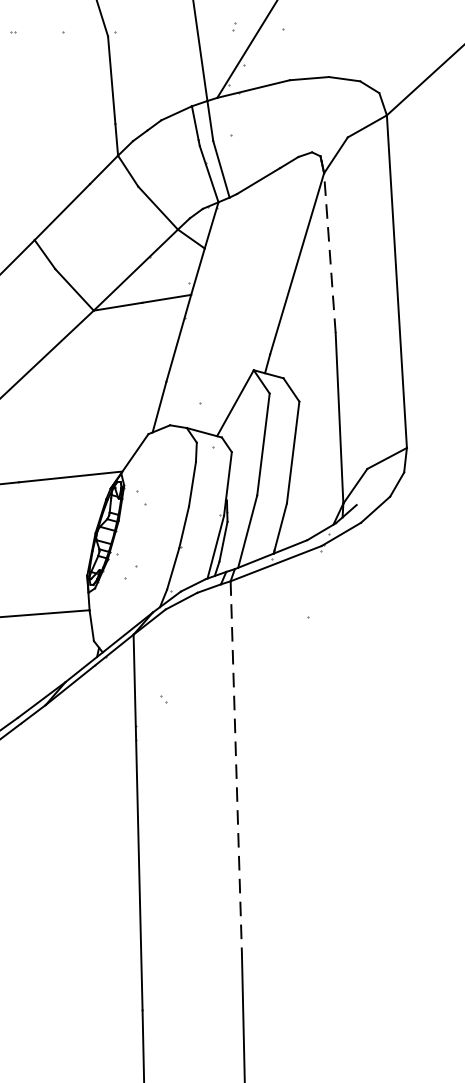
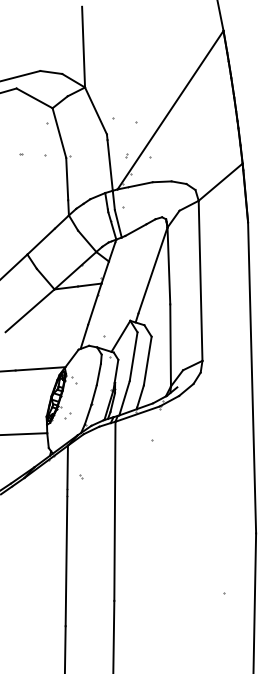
line: (328, 252) -> (168, 265), dashed -> solid
line: (235, 768) -> (114, 511), dashed -> solid

